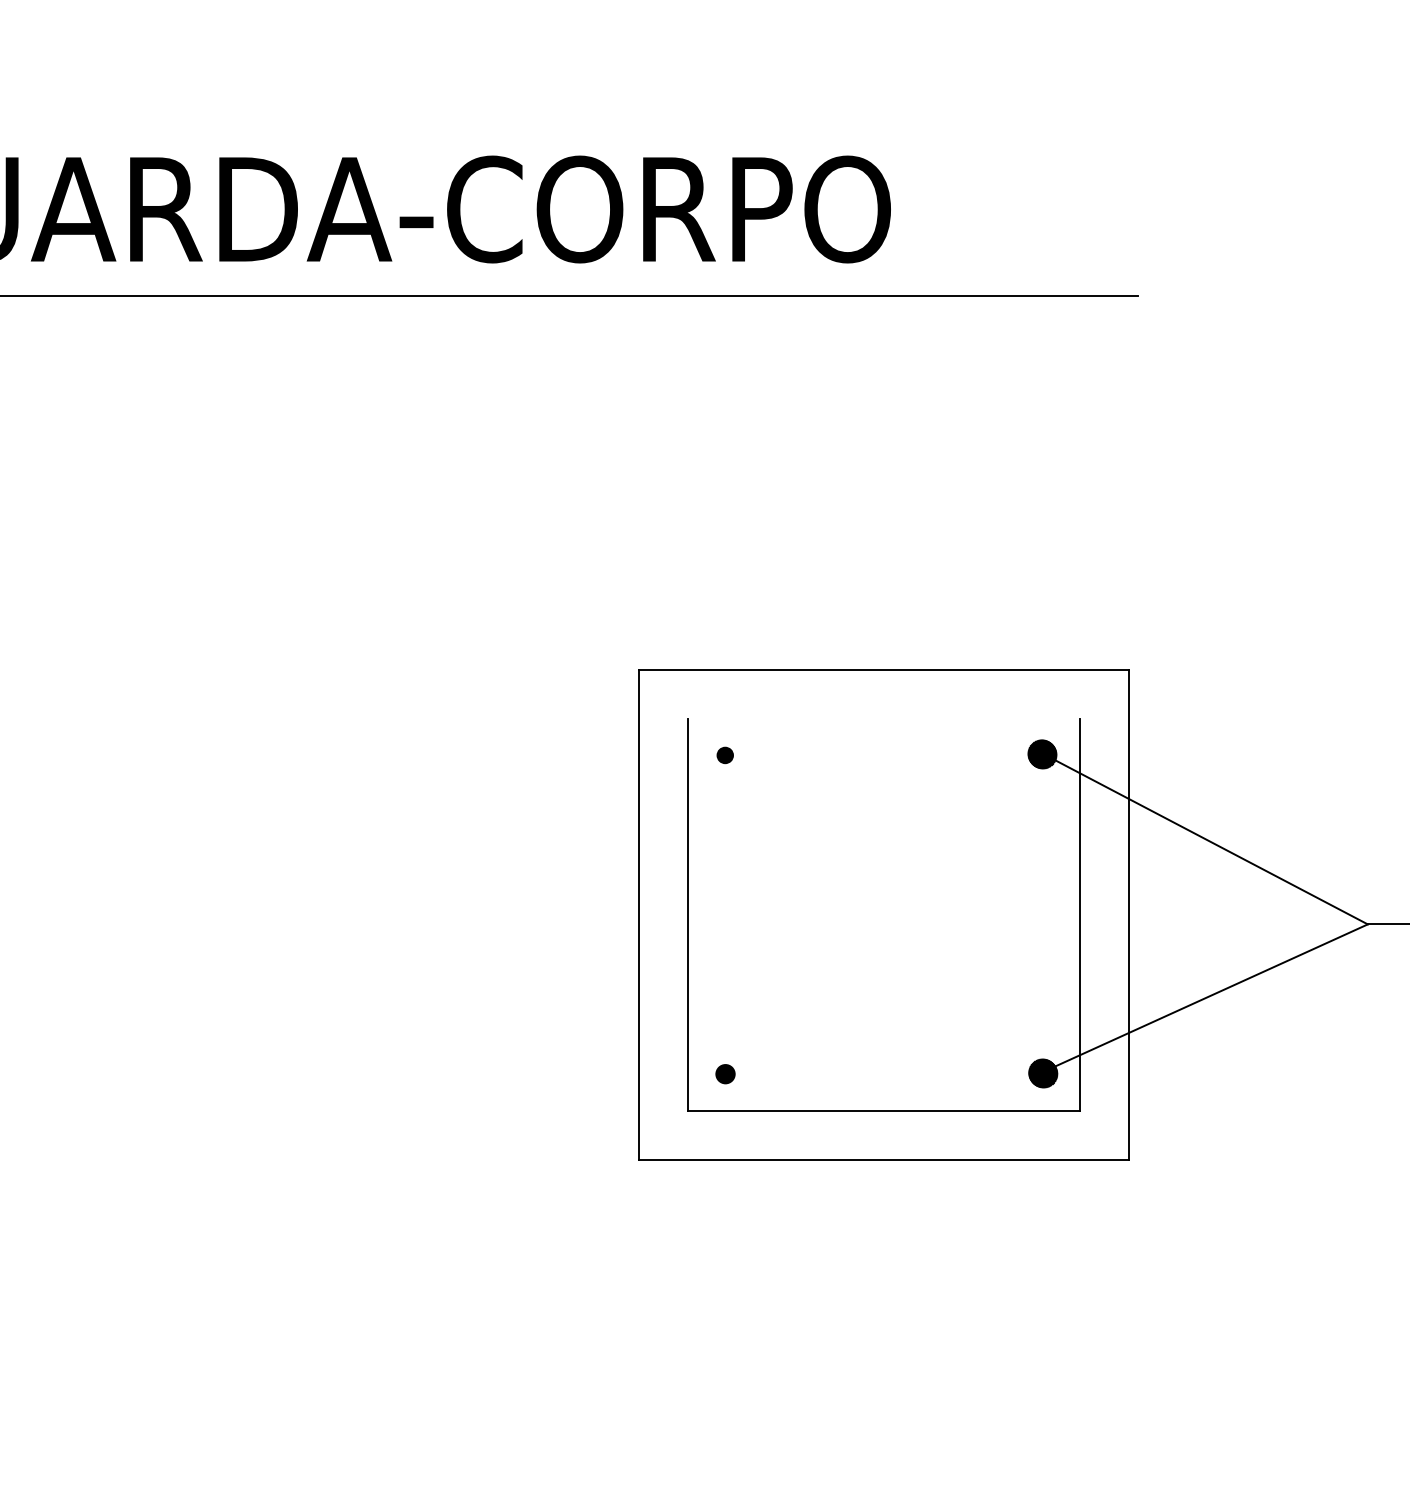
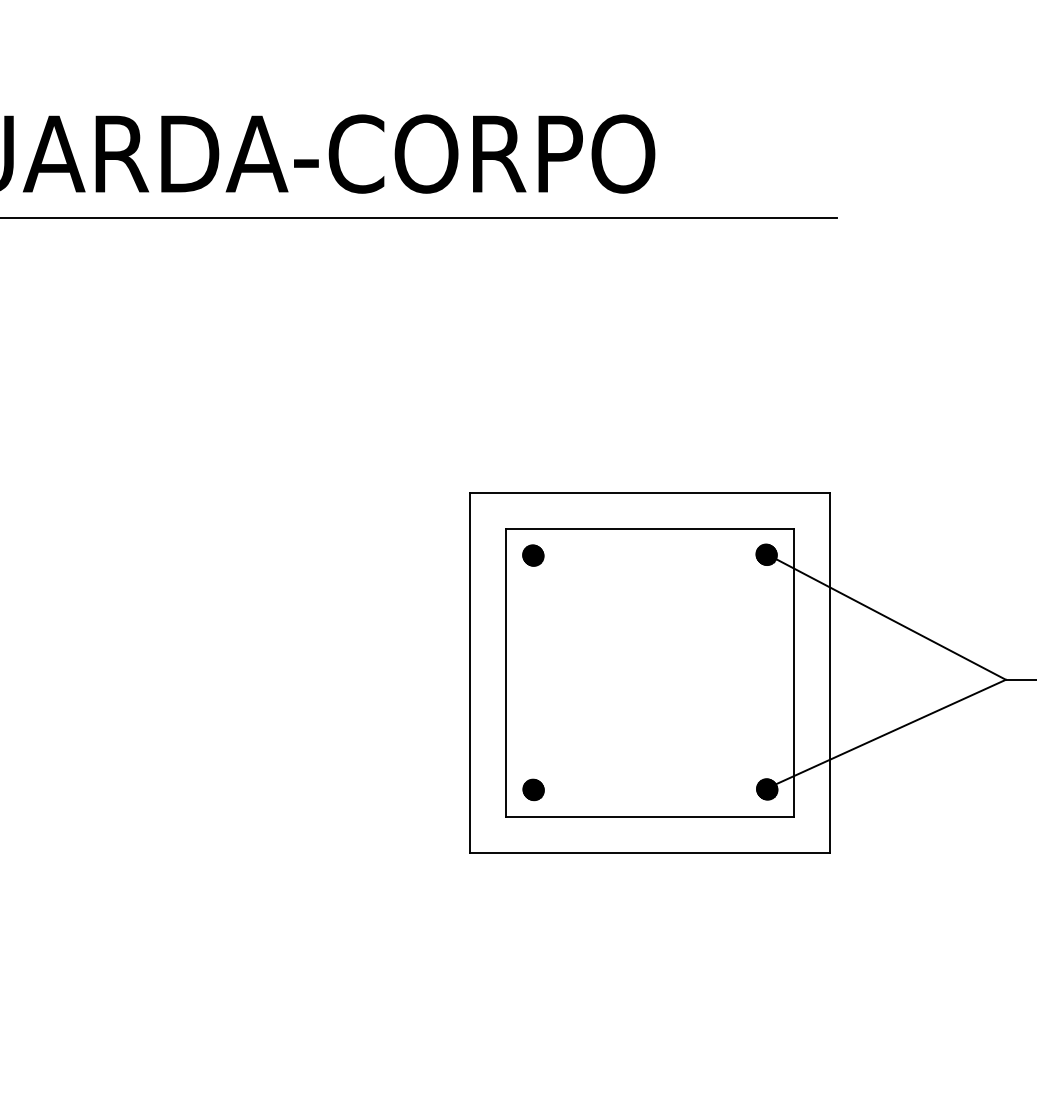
line: (884, 718) -> (650, 528), added
part: (725, 755) -> (533, 555), size x1.67
part: (725, 1073) -> (533, 789), size x1.43

